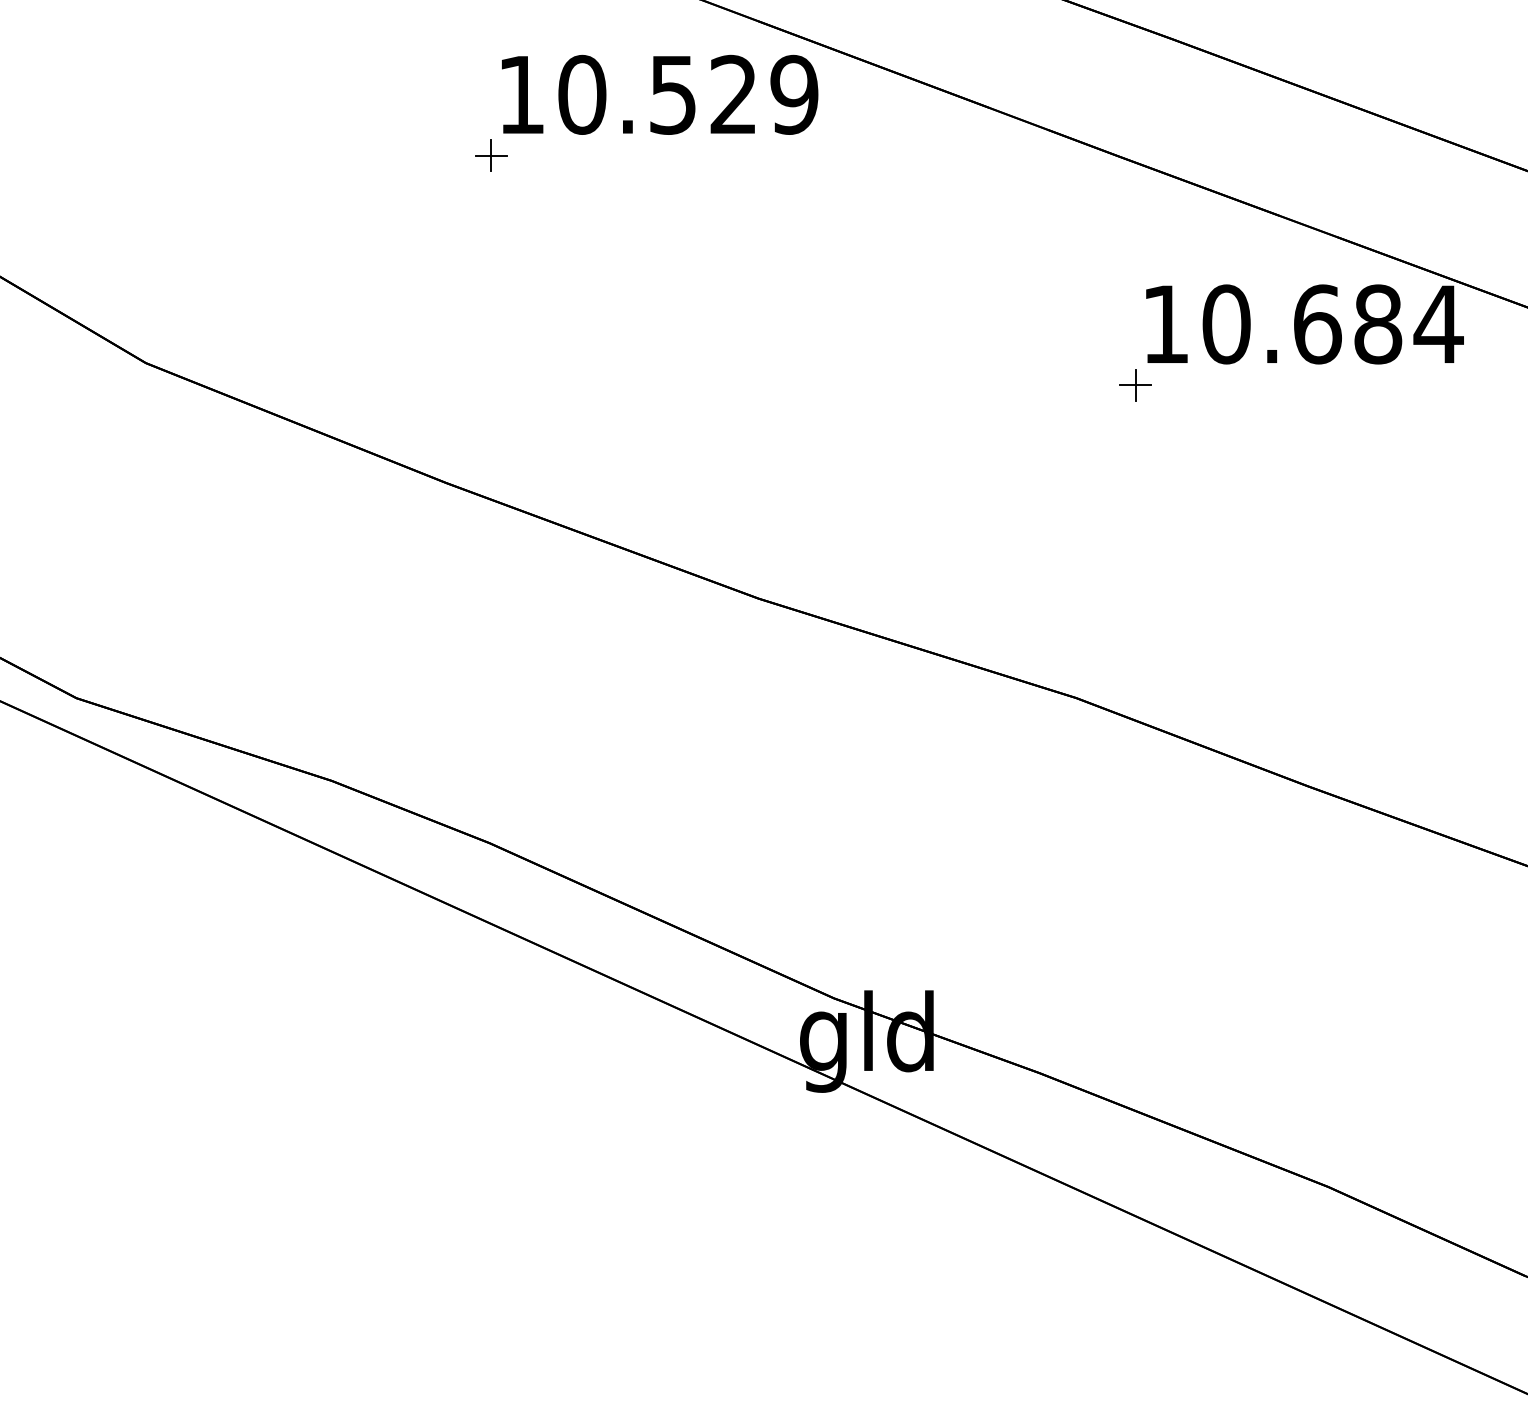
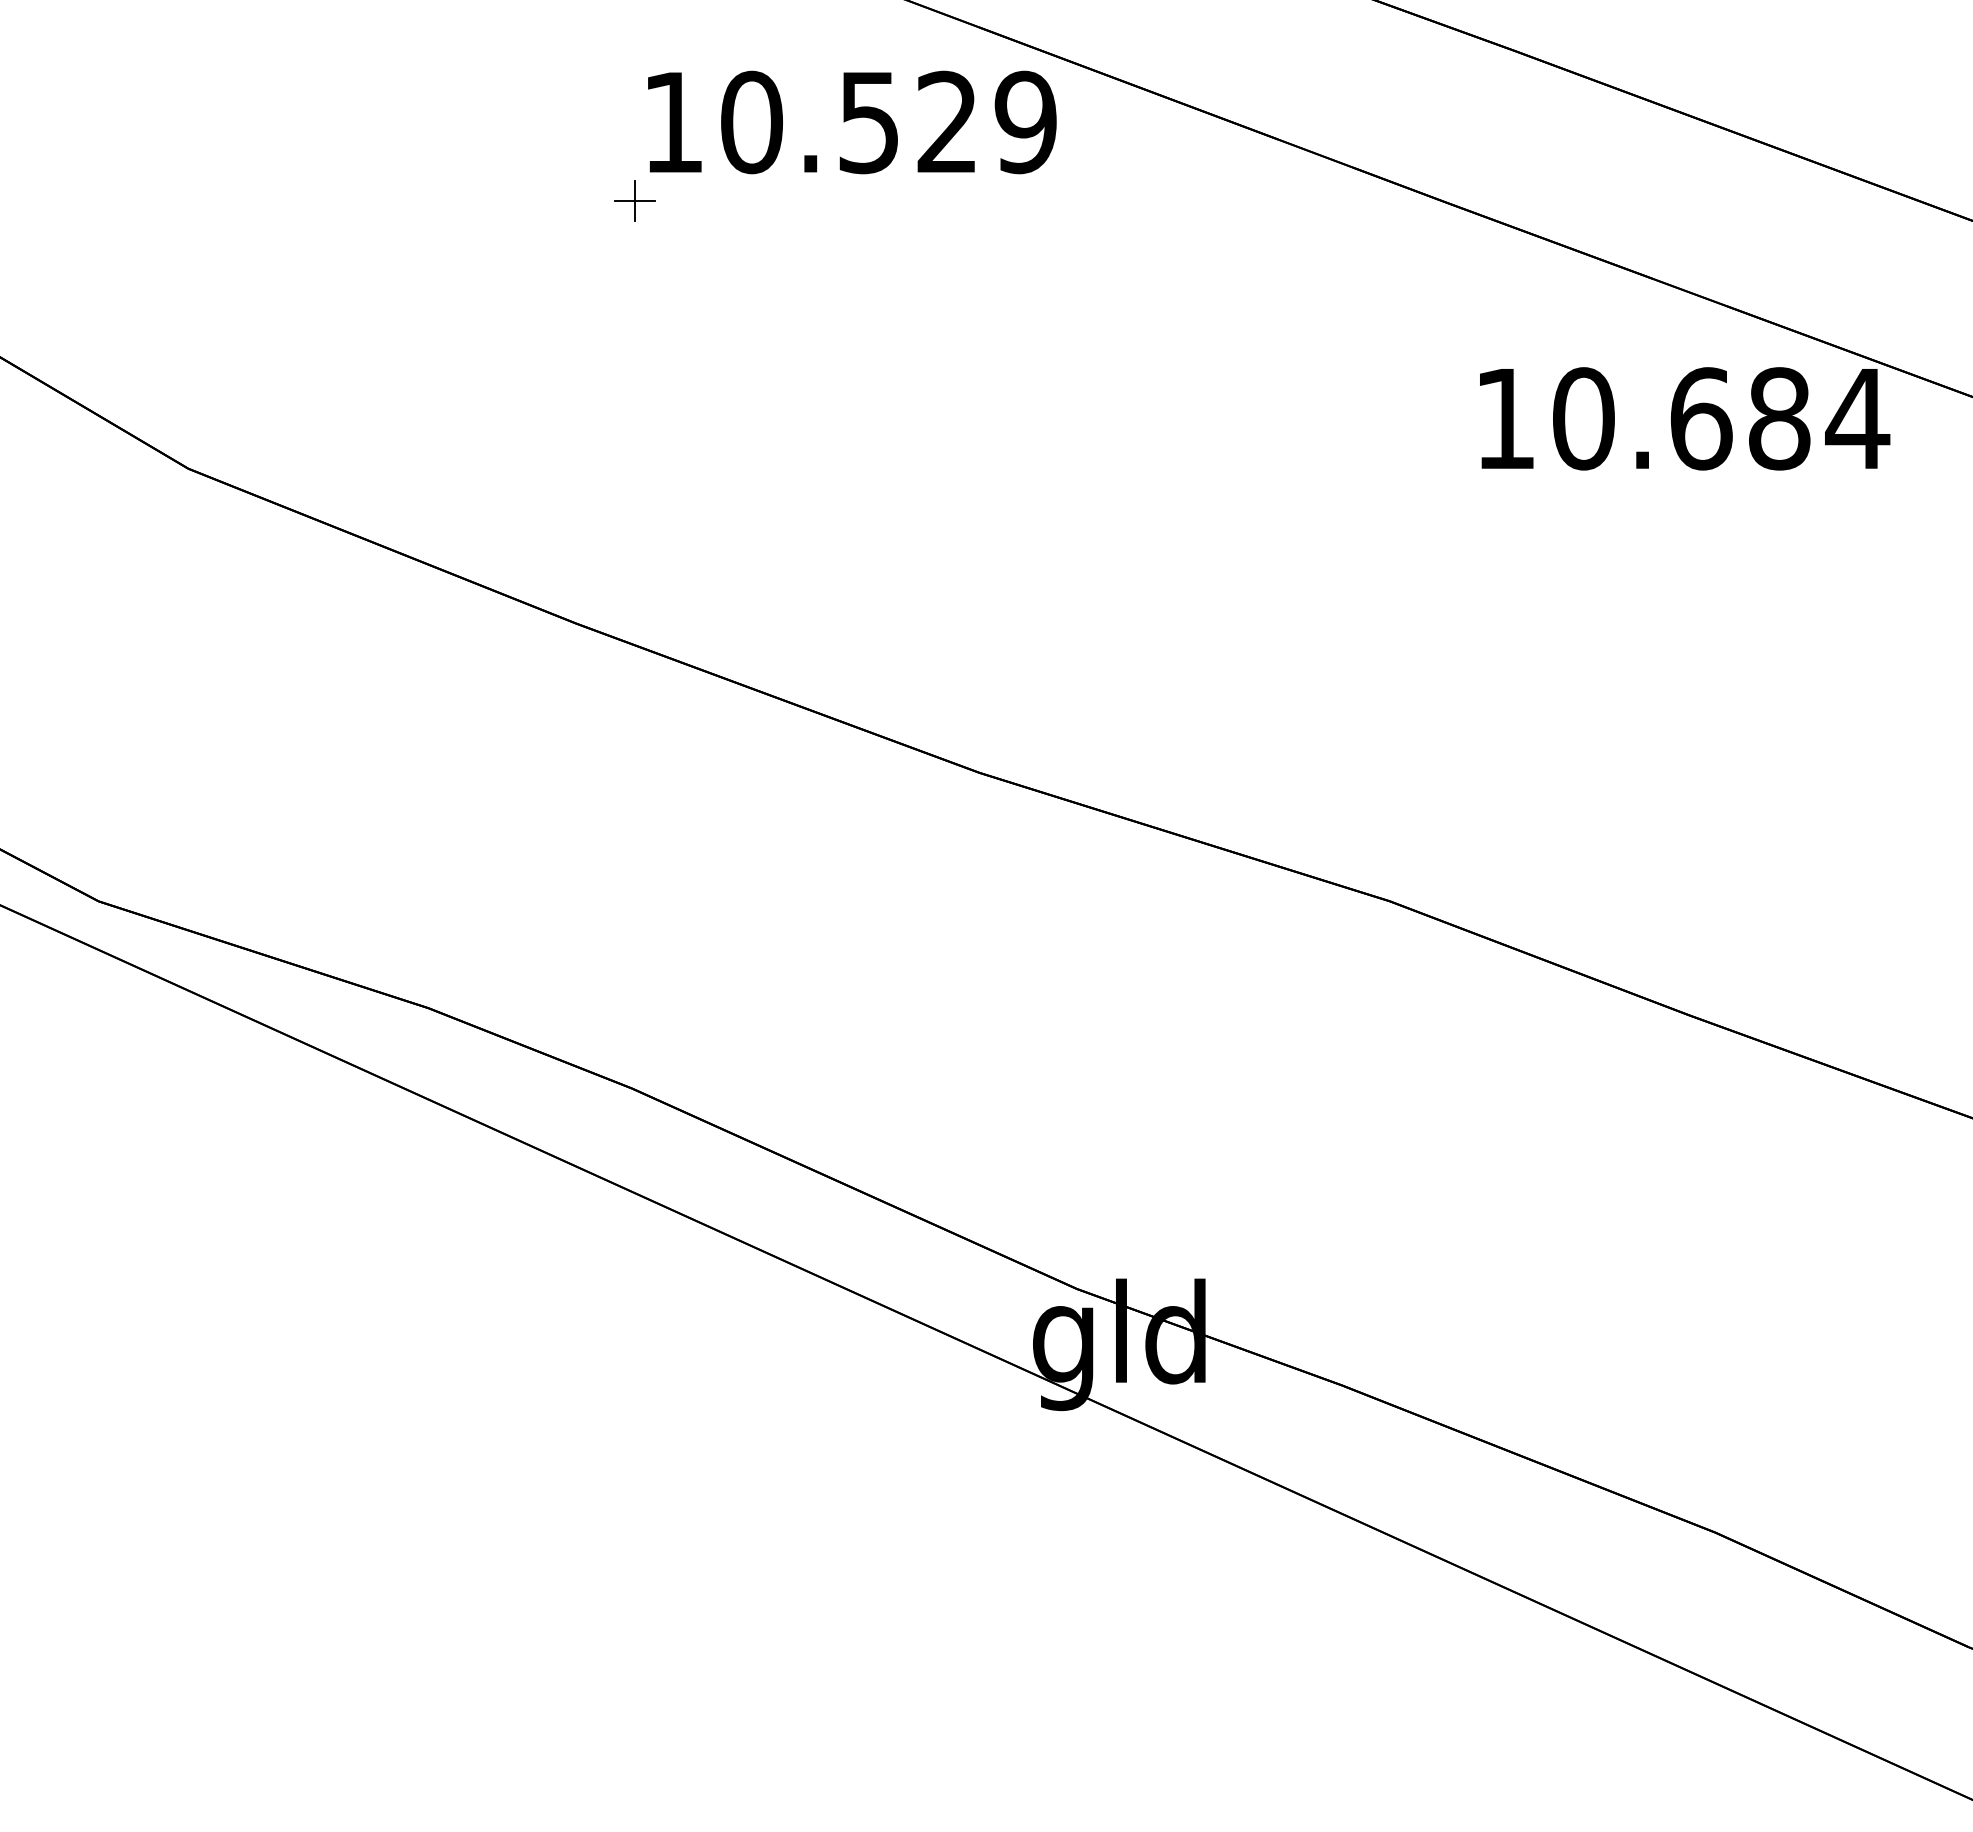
part: (1134, 384) -> (1465, 496), removed

